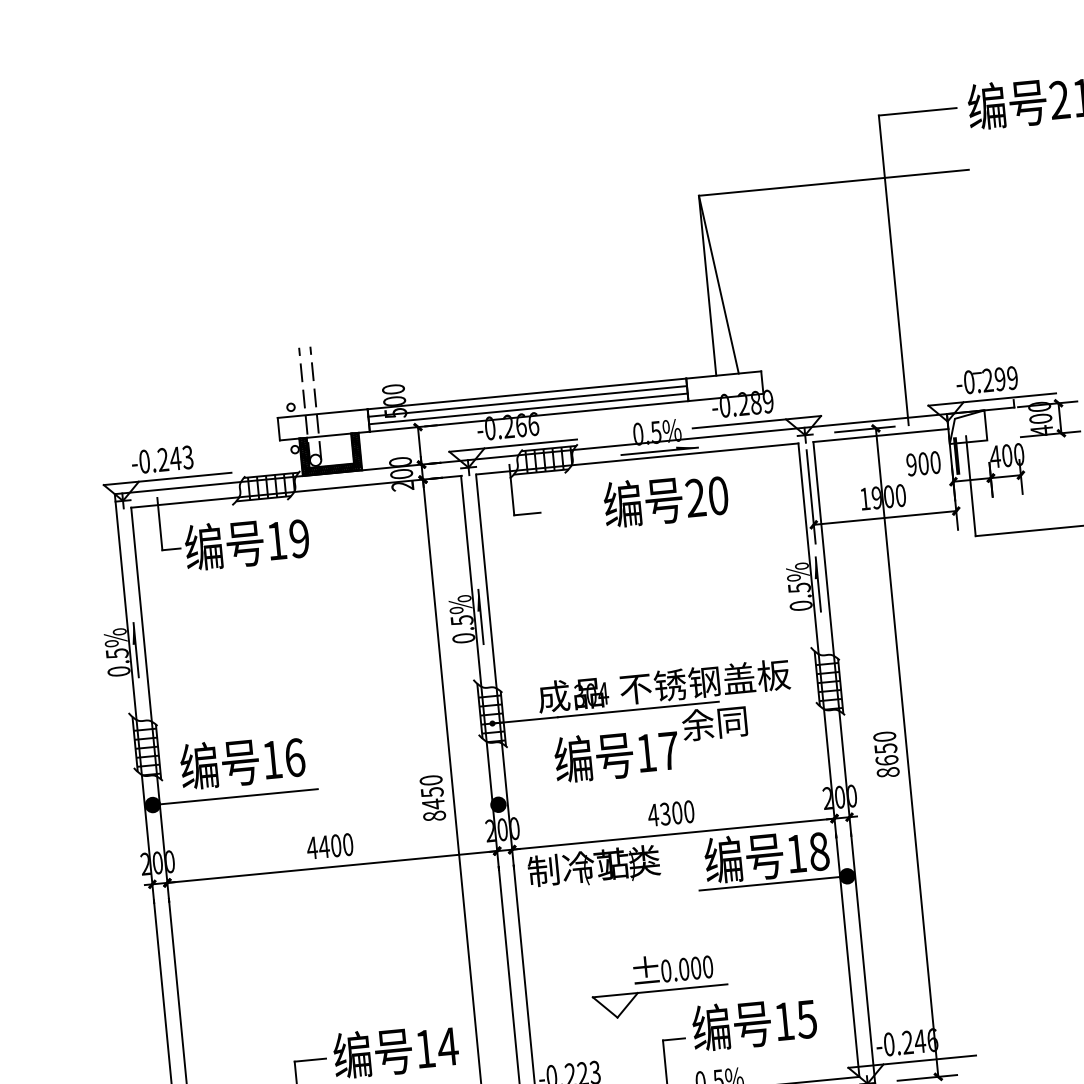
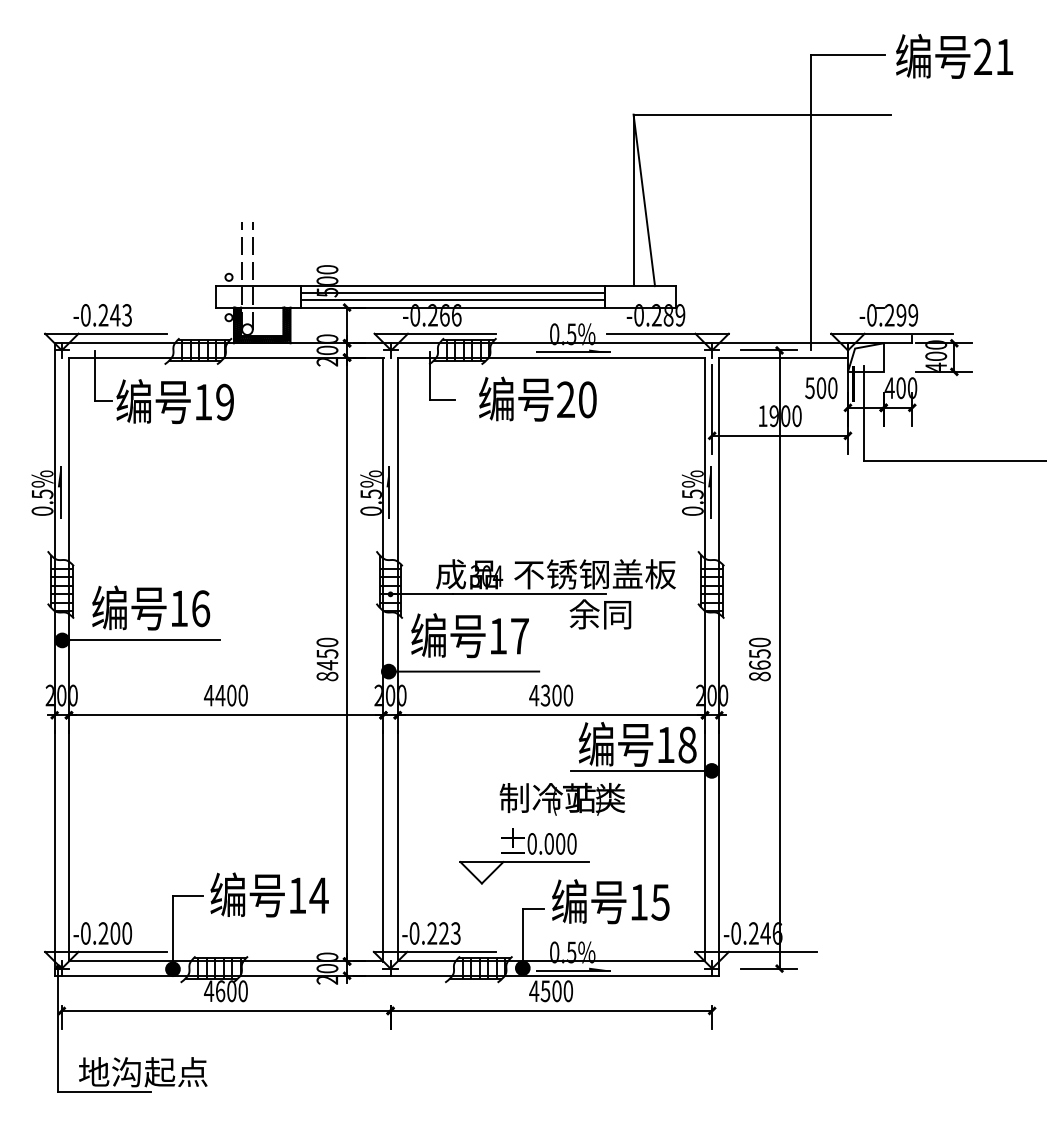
text: (911, 464) -> (809, 387), 900 -> 500
text: (665, 499) -> (537, 398), moved
text: (616, 755) -> (469, 635), moved
line: (576, 797) -> (463, 671), added
text: (594, 866) -> (562, 798), moved

